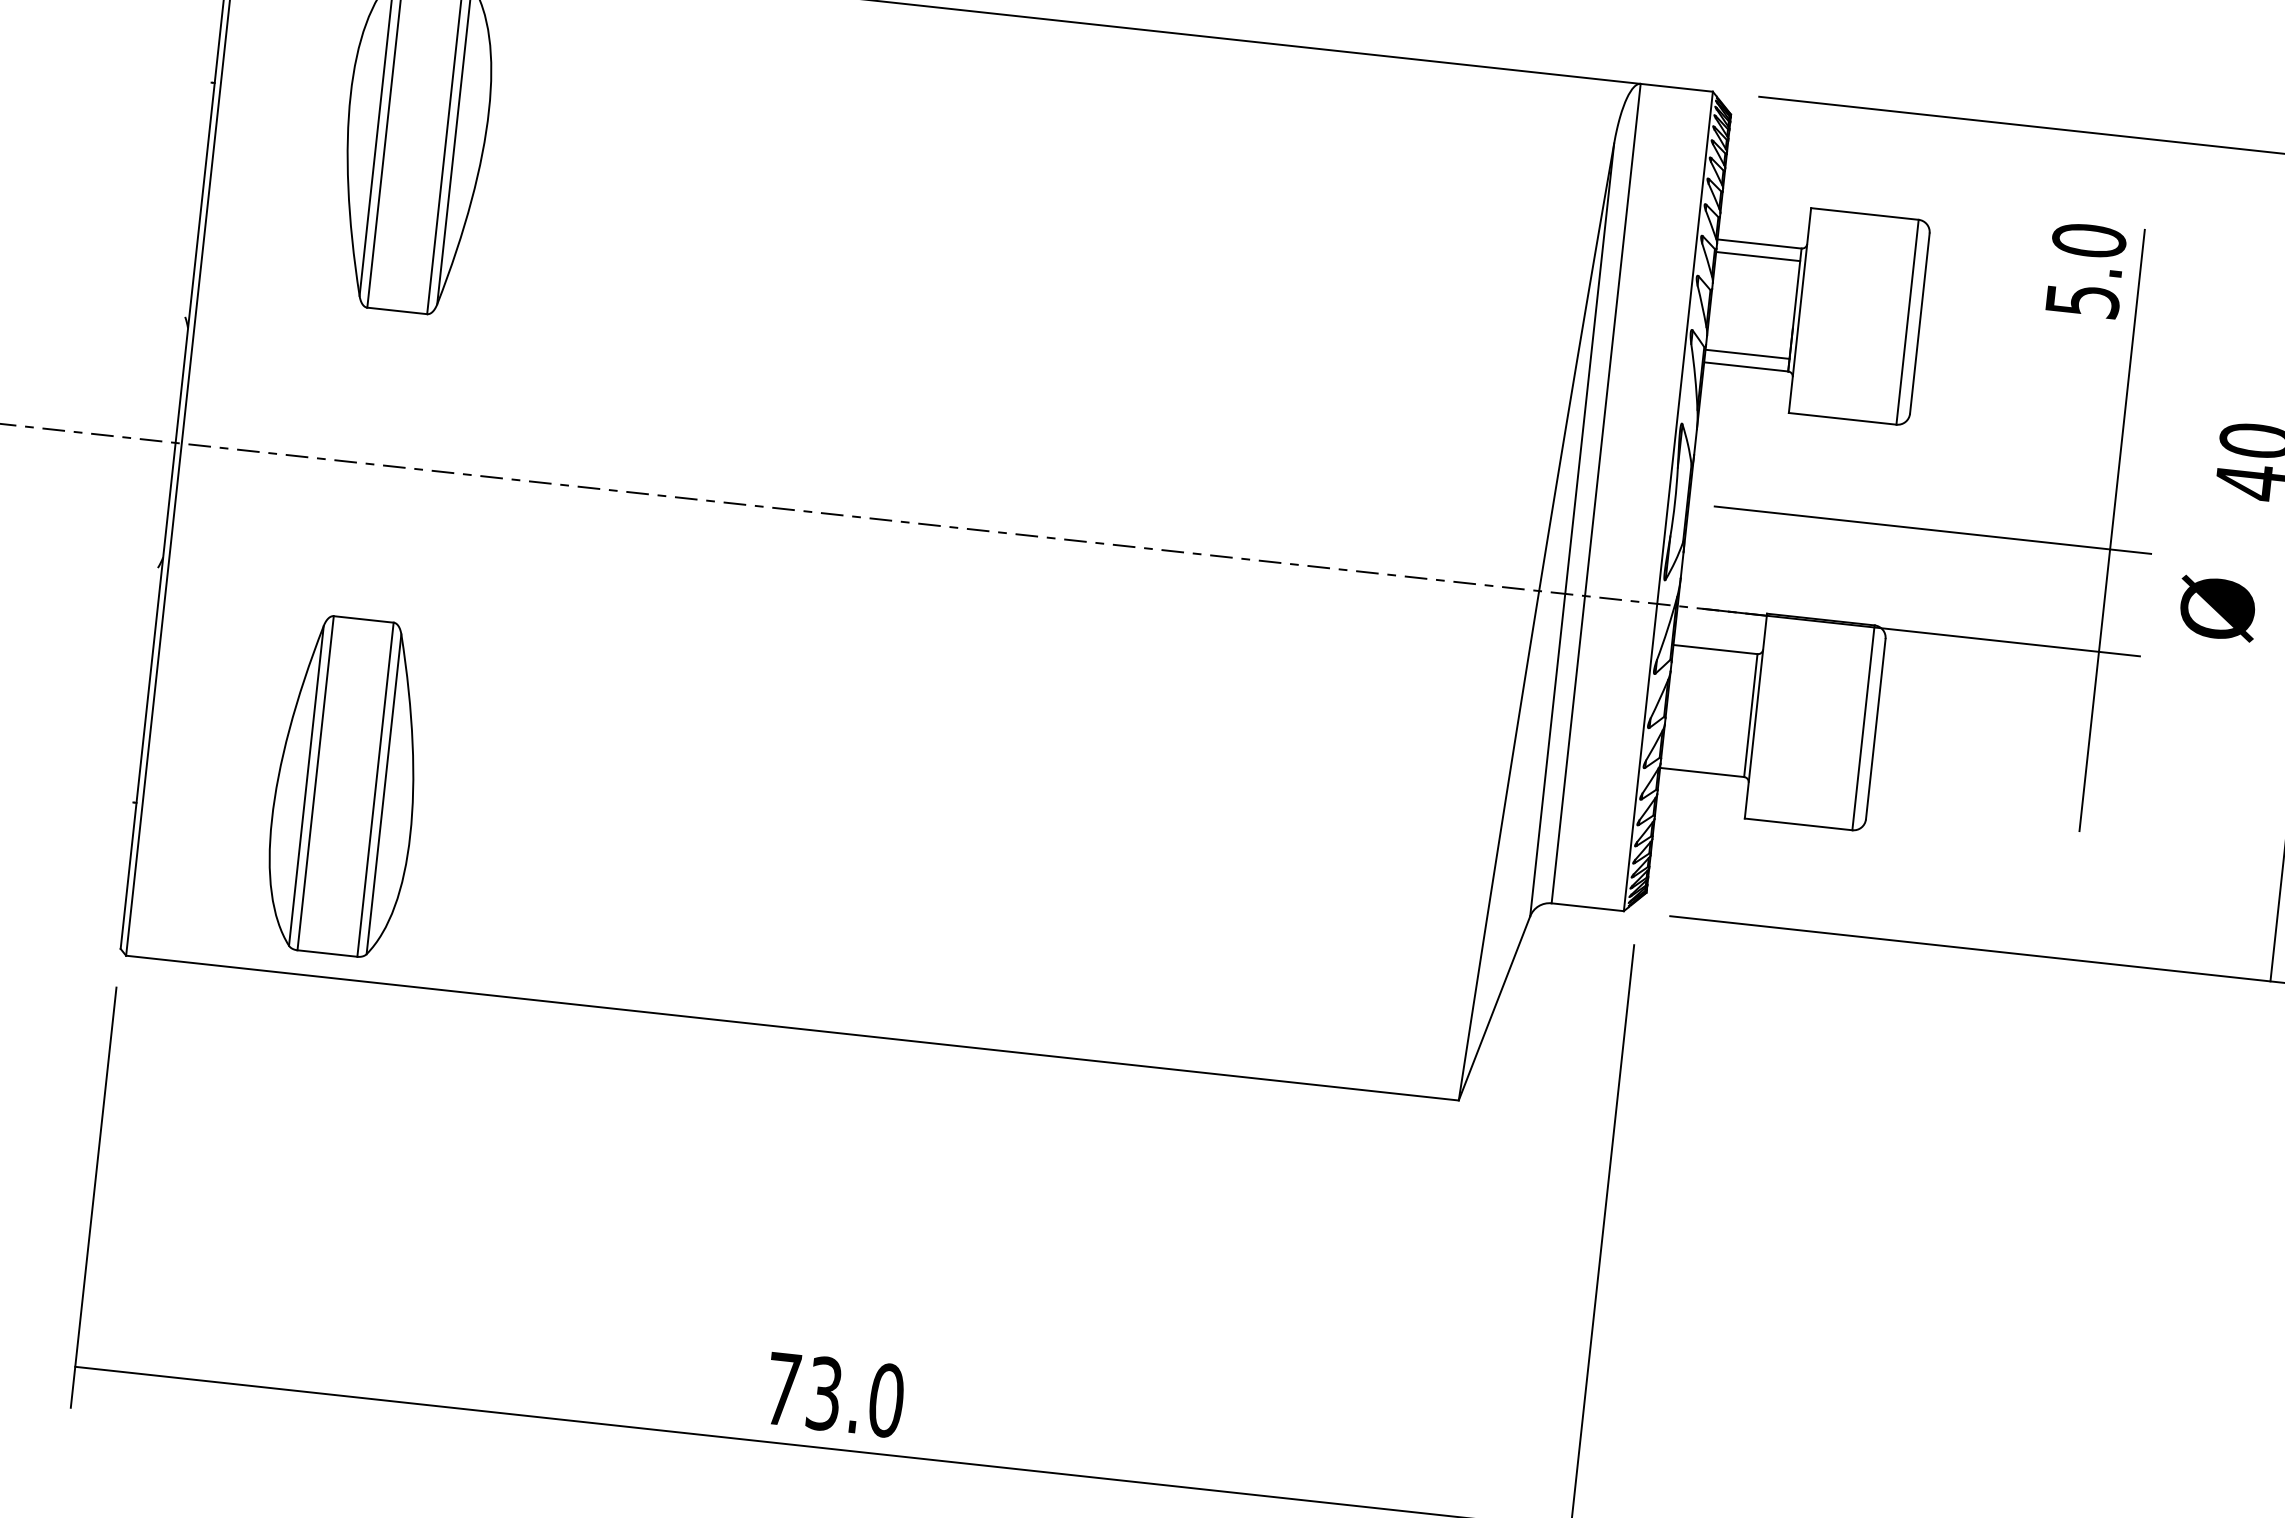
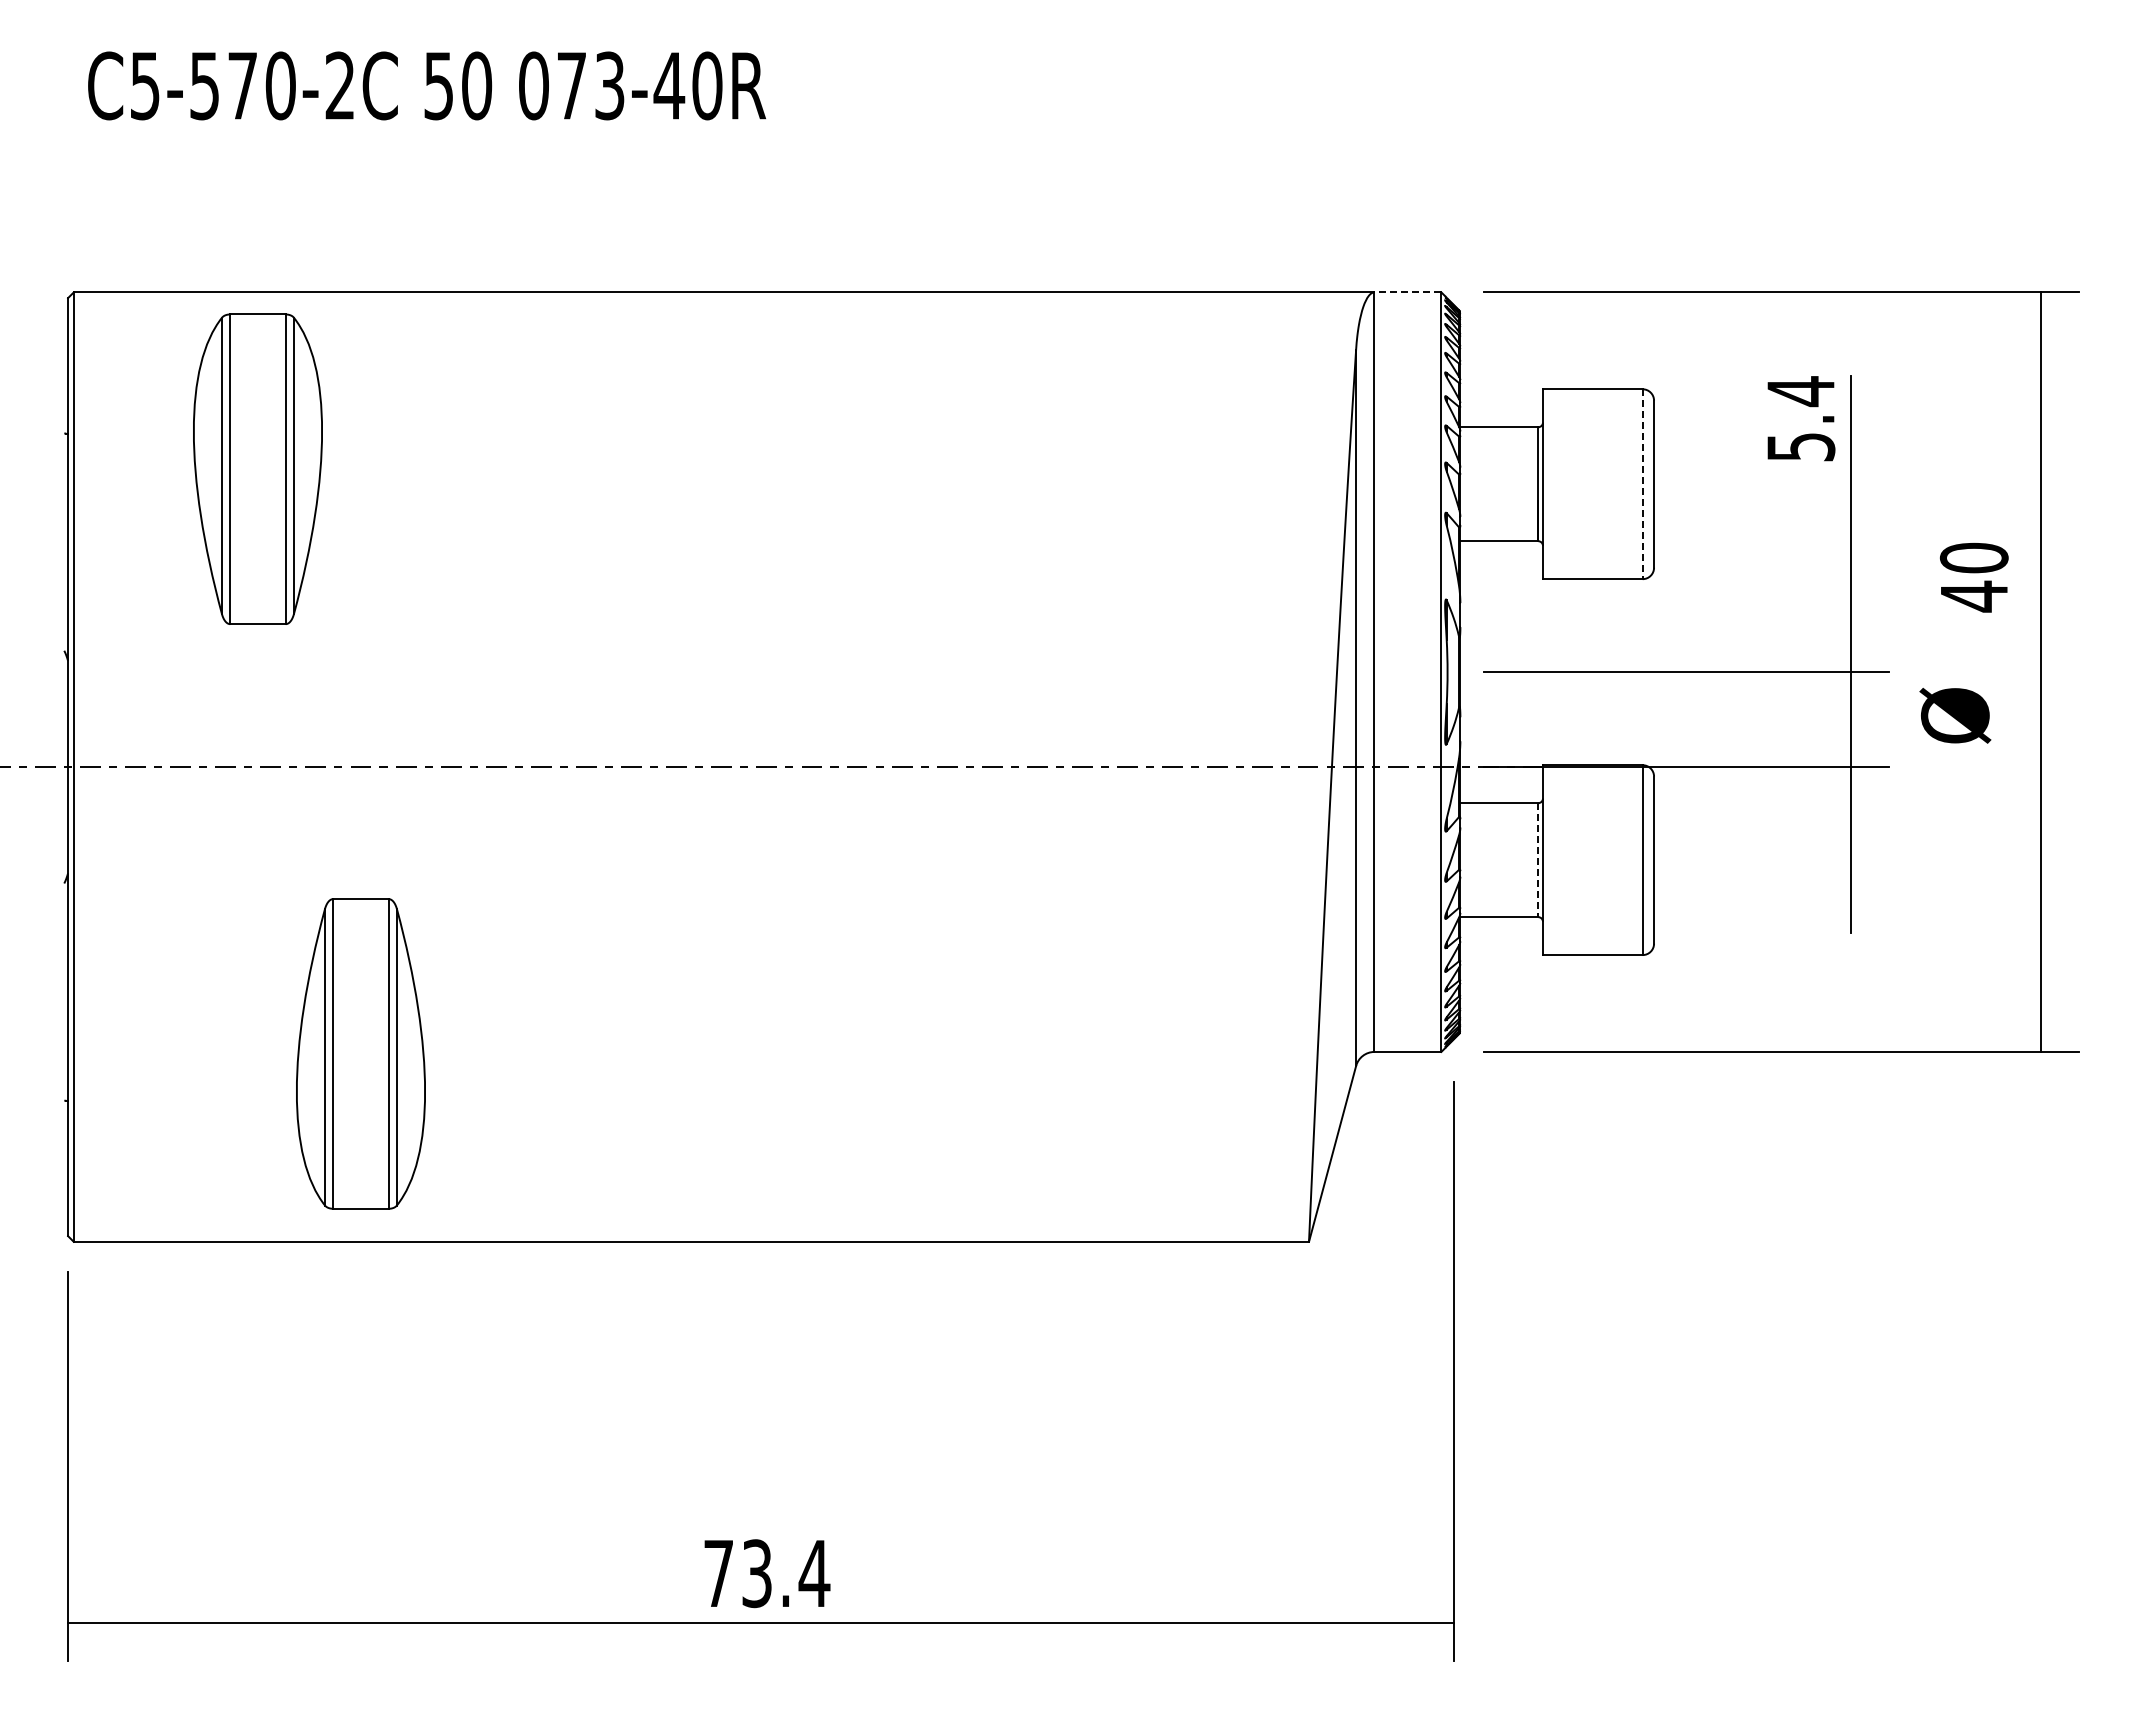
line: (1676, 87) -> (1407, 292), solid -> dashed
text: (2088, 240) -> (1800, 391), 5.0 -> 5.4
line: (1758, 256) -> (1499, 438), removed
line: (1907, 322) -> (1642, 484), solid -> dashed
line: (1747, 354) -> (1499, 529), removed
line: (1751, 715) -> (1538, 860), solid -> dashed
part: (345, 785) -> (360, 1053), moved
text: (886, 1400) -> (814, 1573), 73.0 -> 73.4

